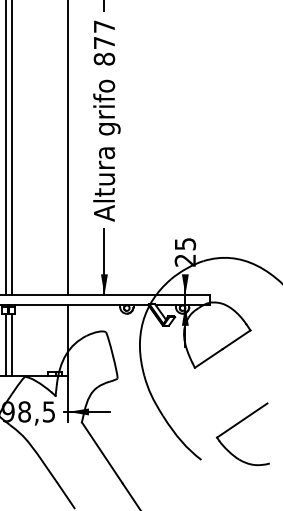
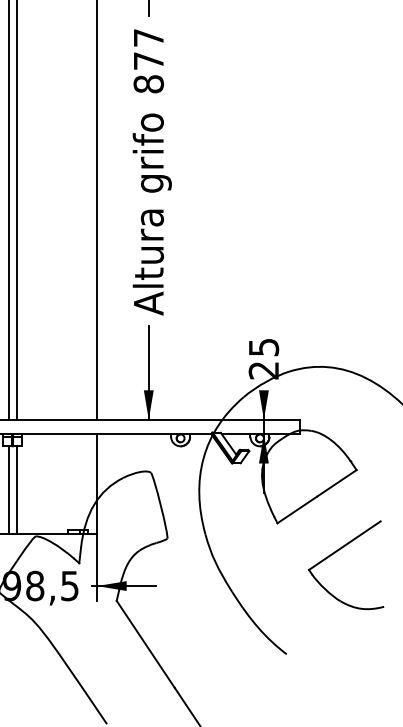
part: (235, 426) -> (335, 554), moved

